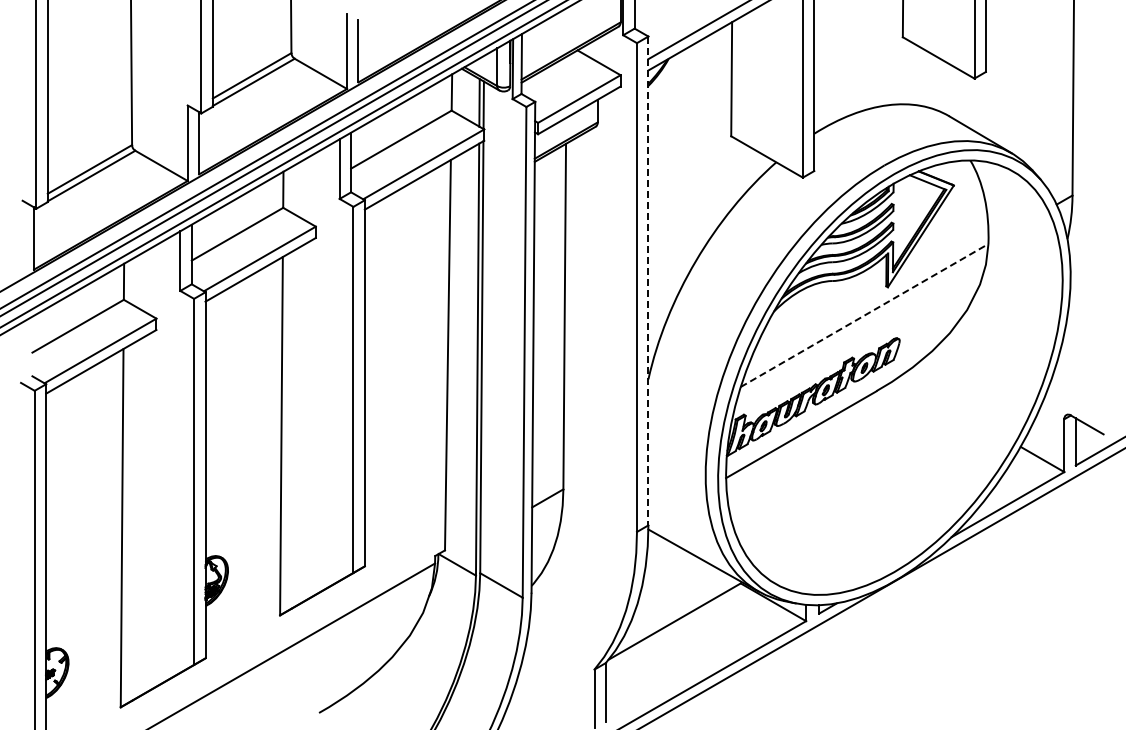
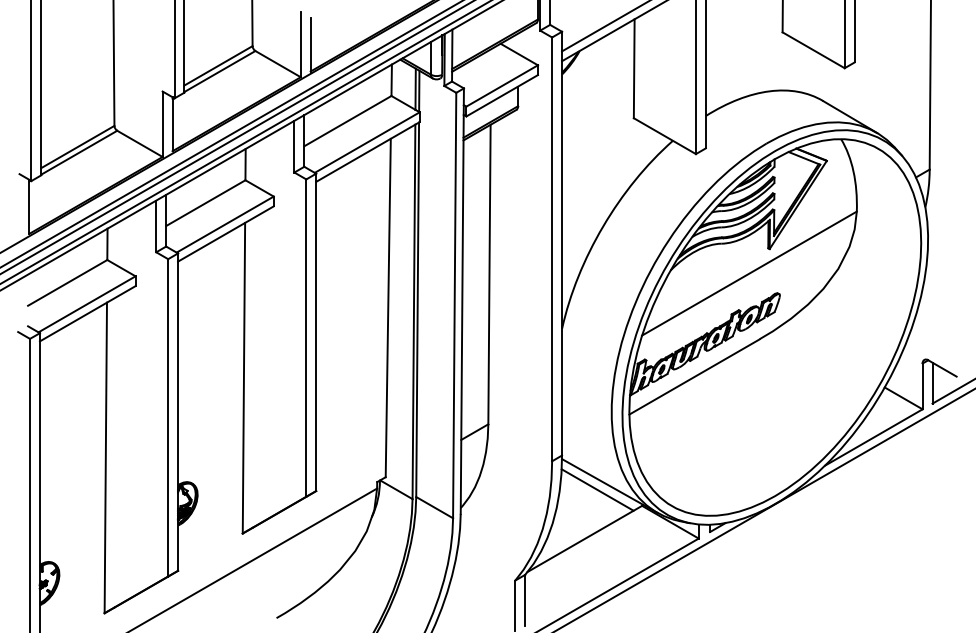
line: (648, 281) -> (562, 244), dashed -> solid
line: (865, 315) -> (750, 273), dashed -> solid
line: (689, 565) -> (597, 490), added

